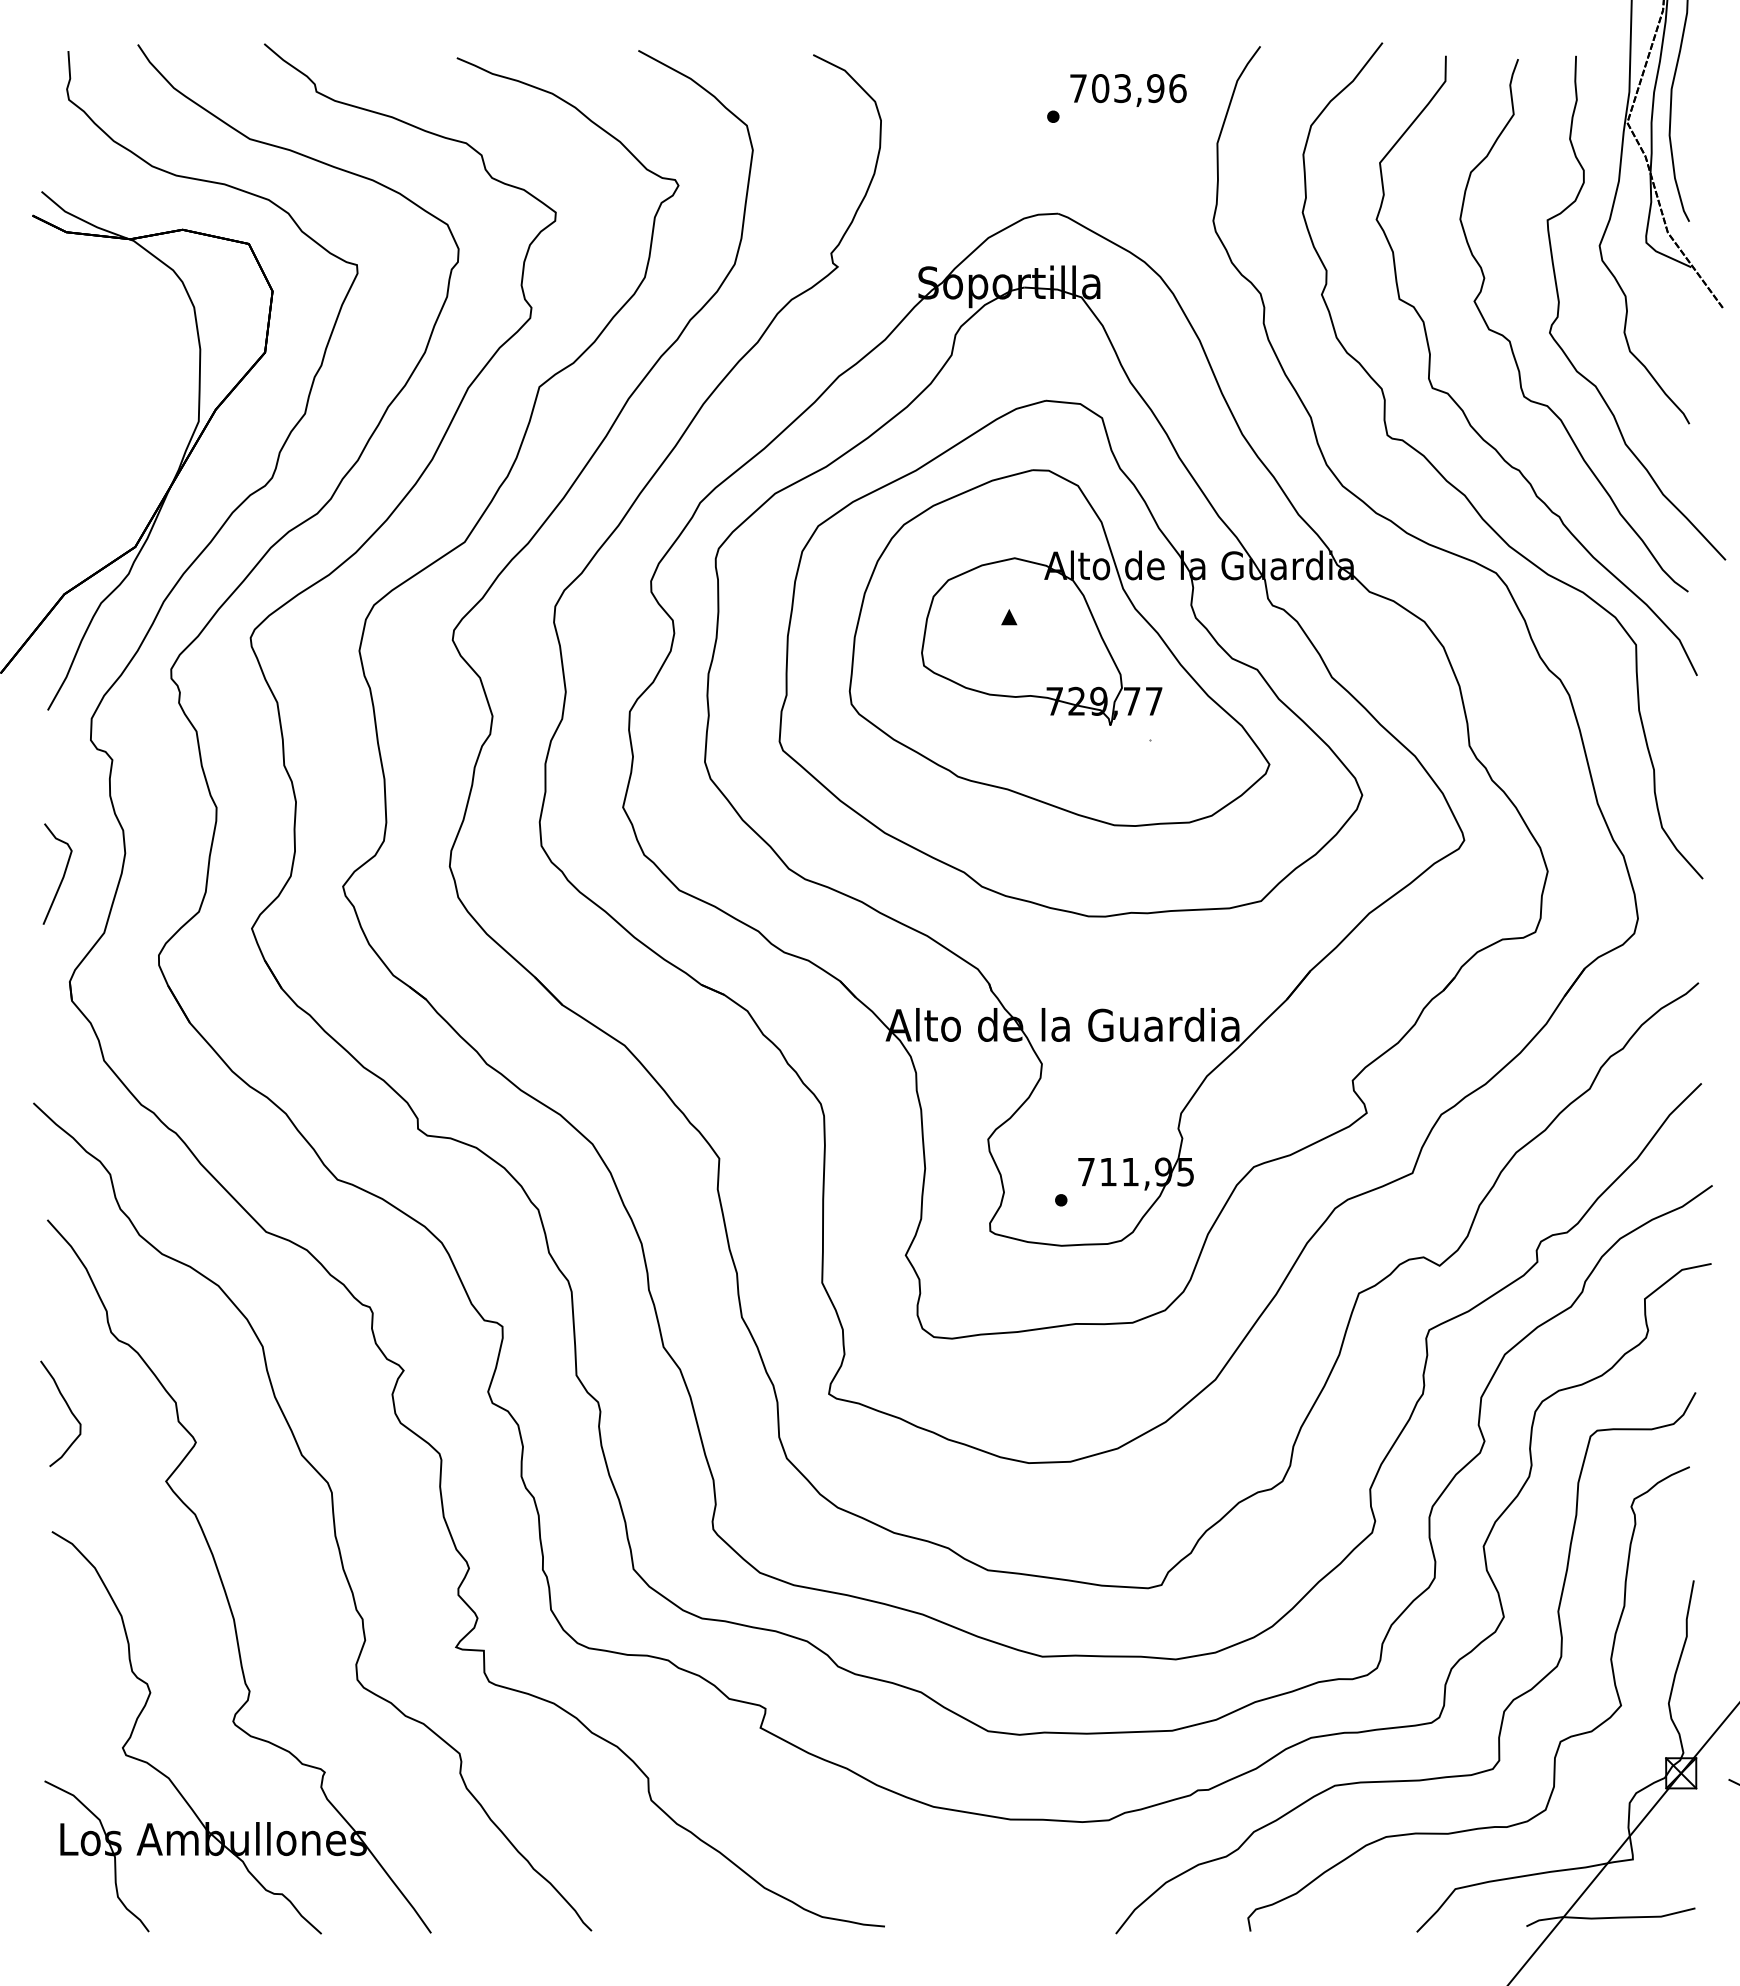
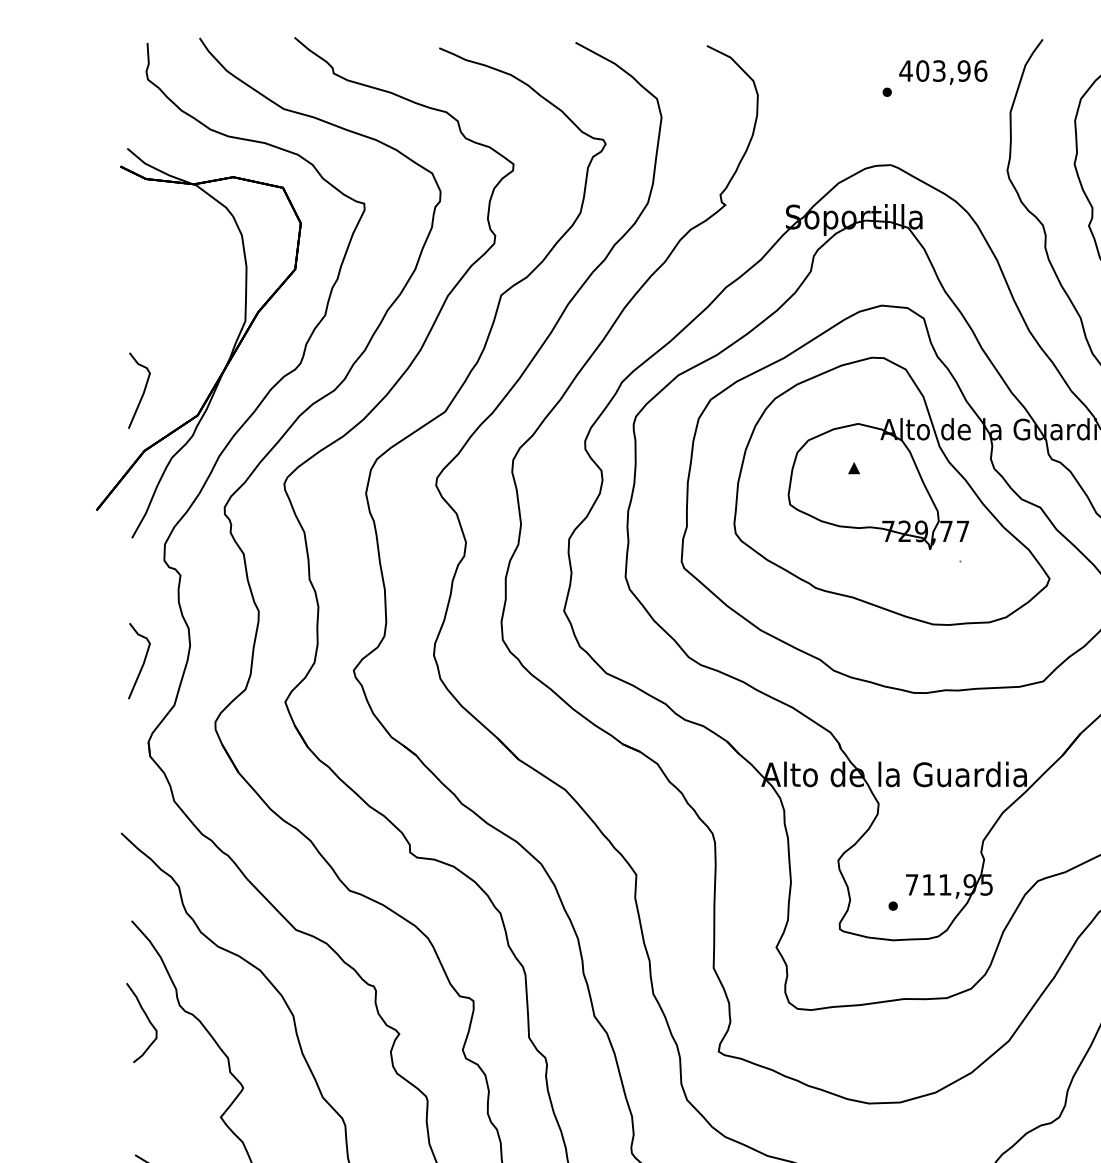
text: (1078, 88) -> (906, 71), 703,96 -> 403,96
curve: (62, 516) -> (143, 392), added
curve: (68, 1408) -> (147, 1018), moved

